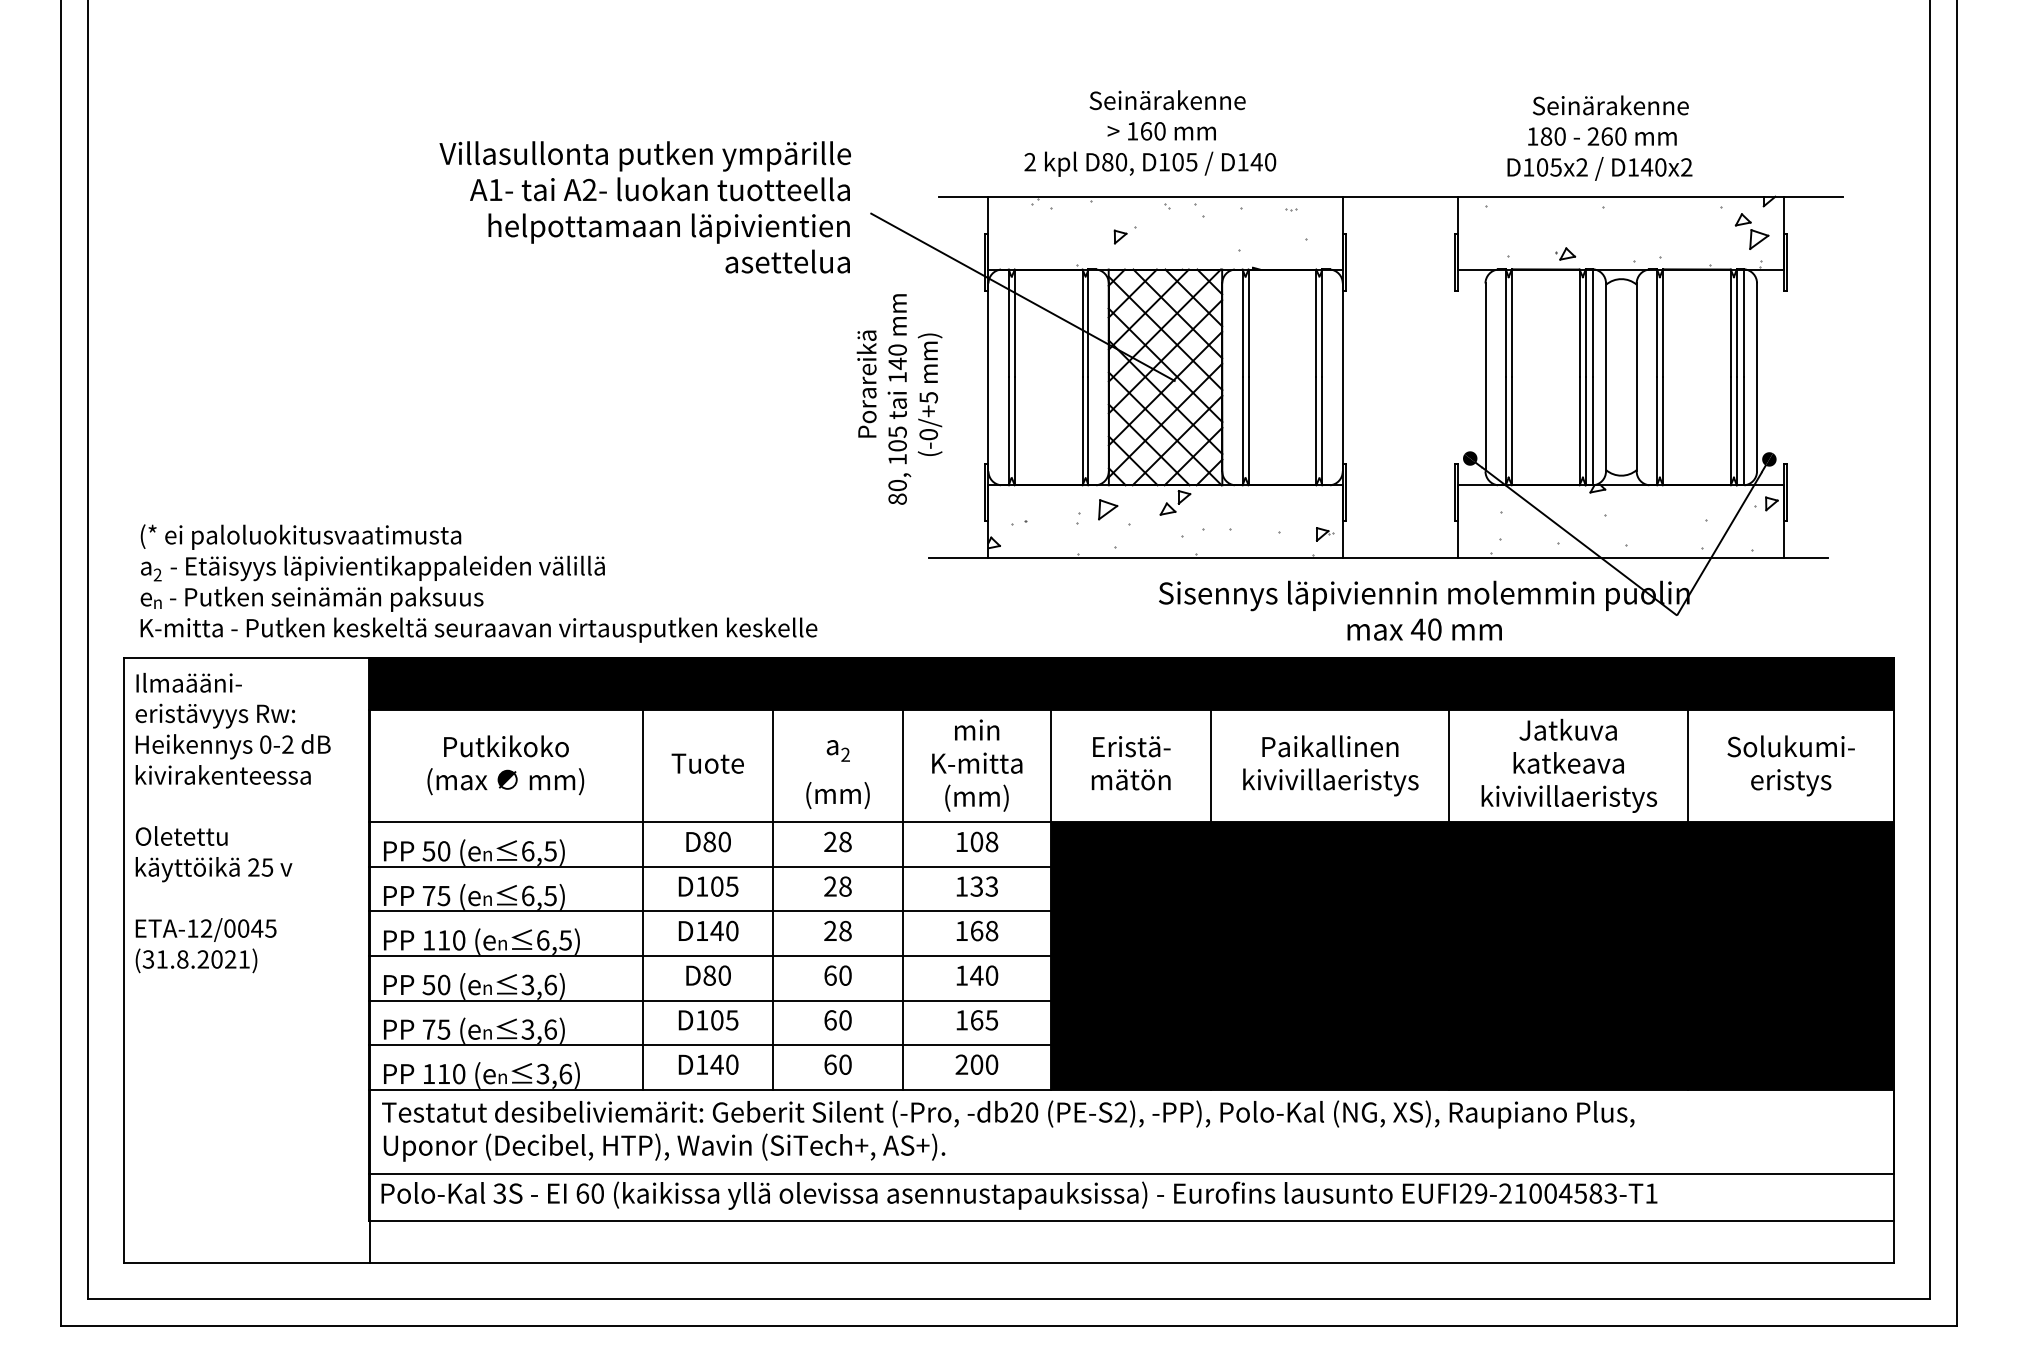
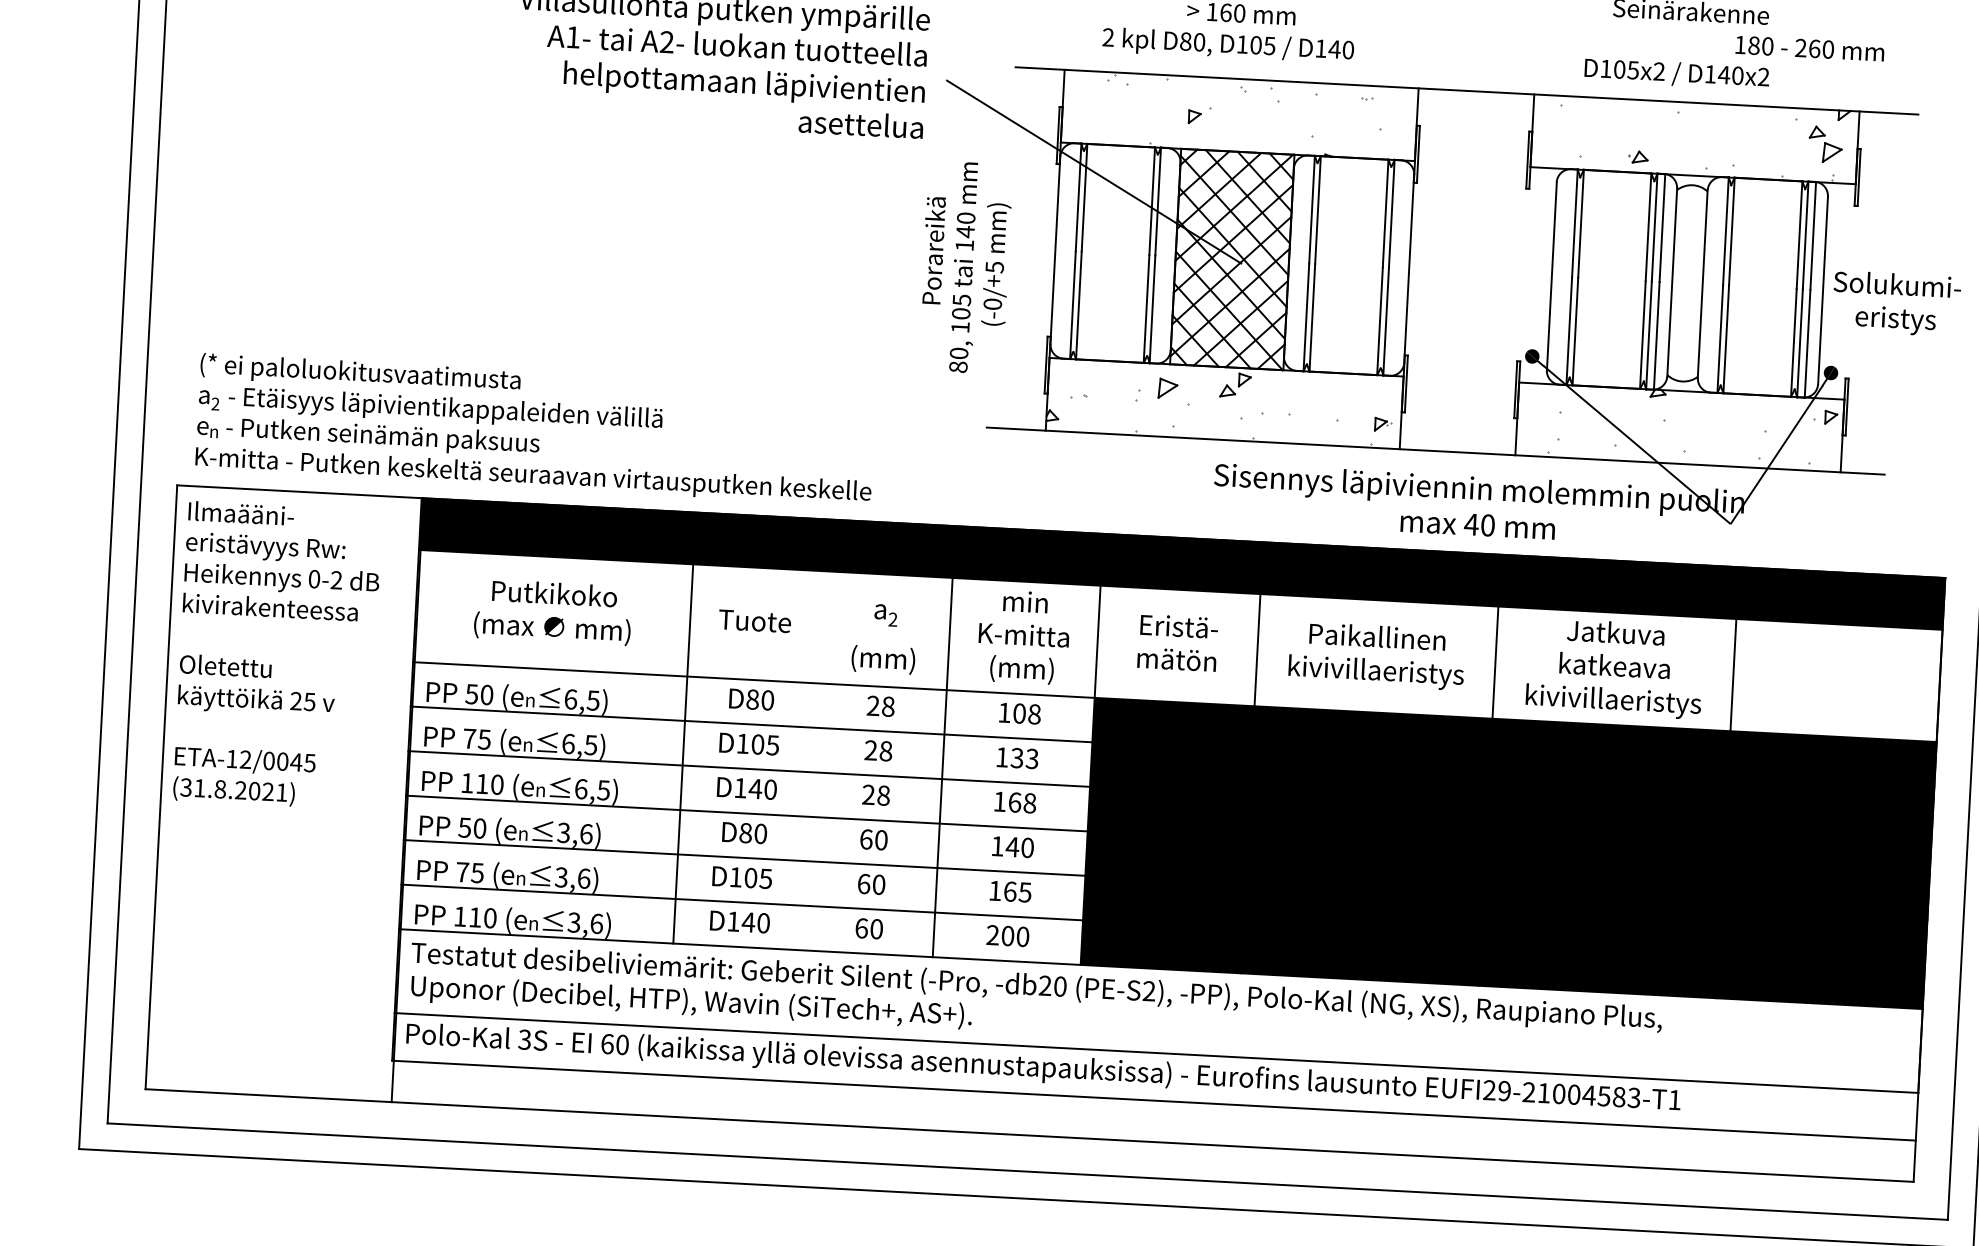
text: (1602, 136) -> (1810, 48), moved
text: (1790, 765) -> (1895, 303), moved
line: (773, 899) -> (813, 760), removed

